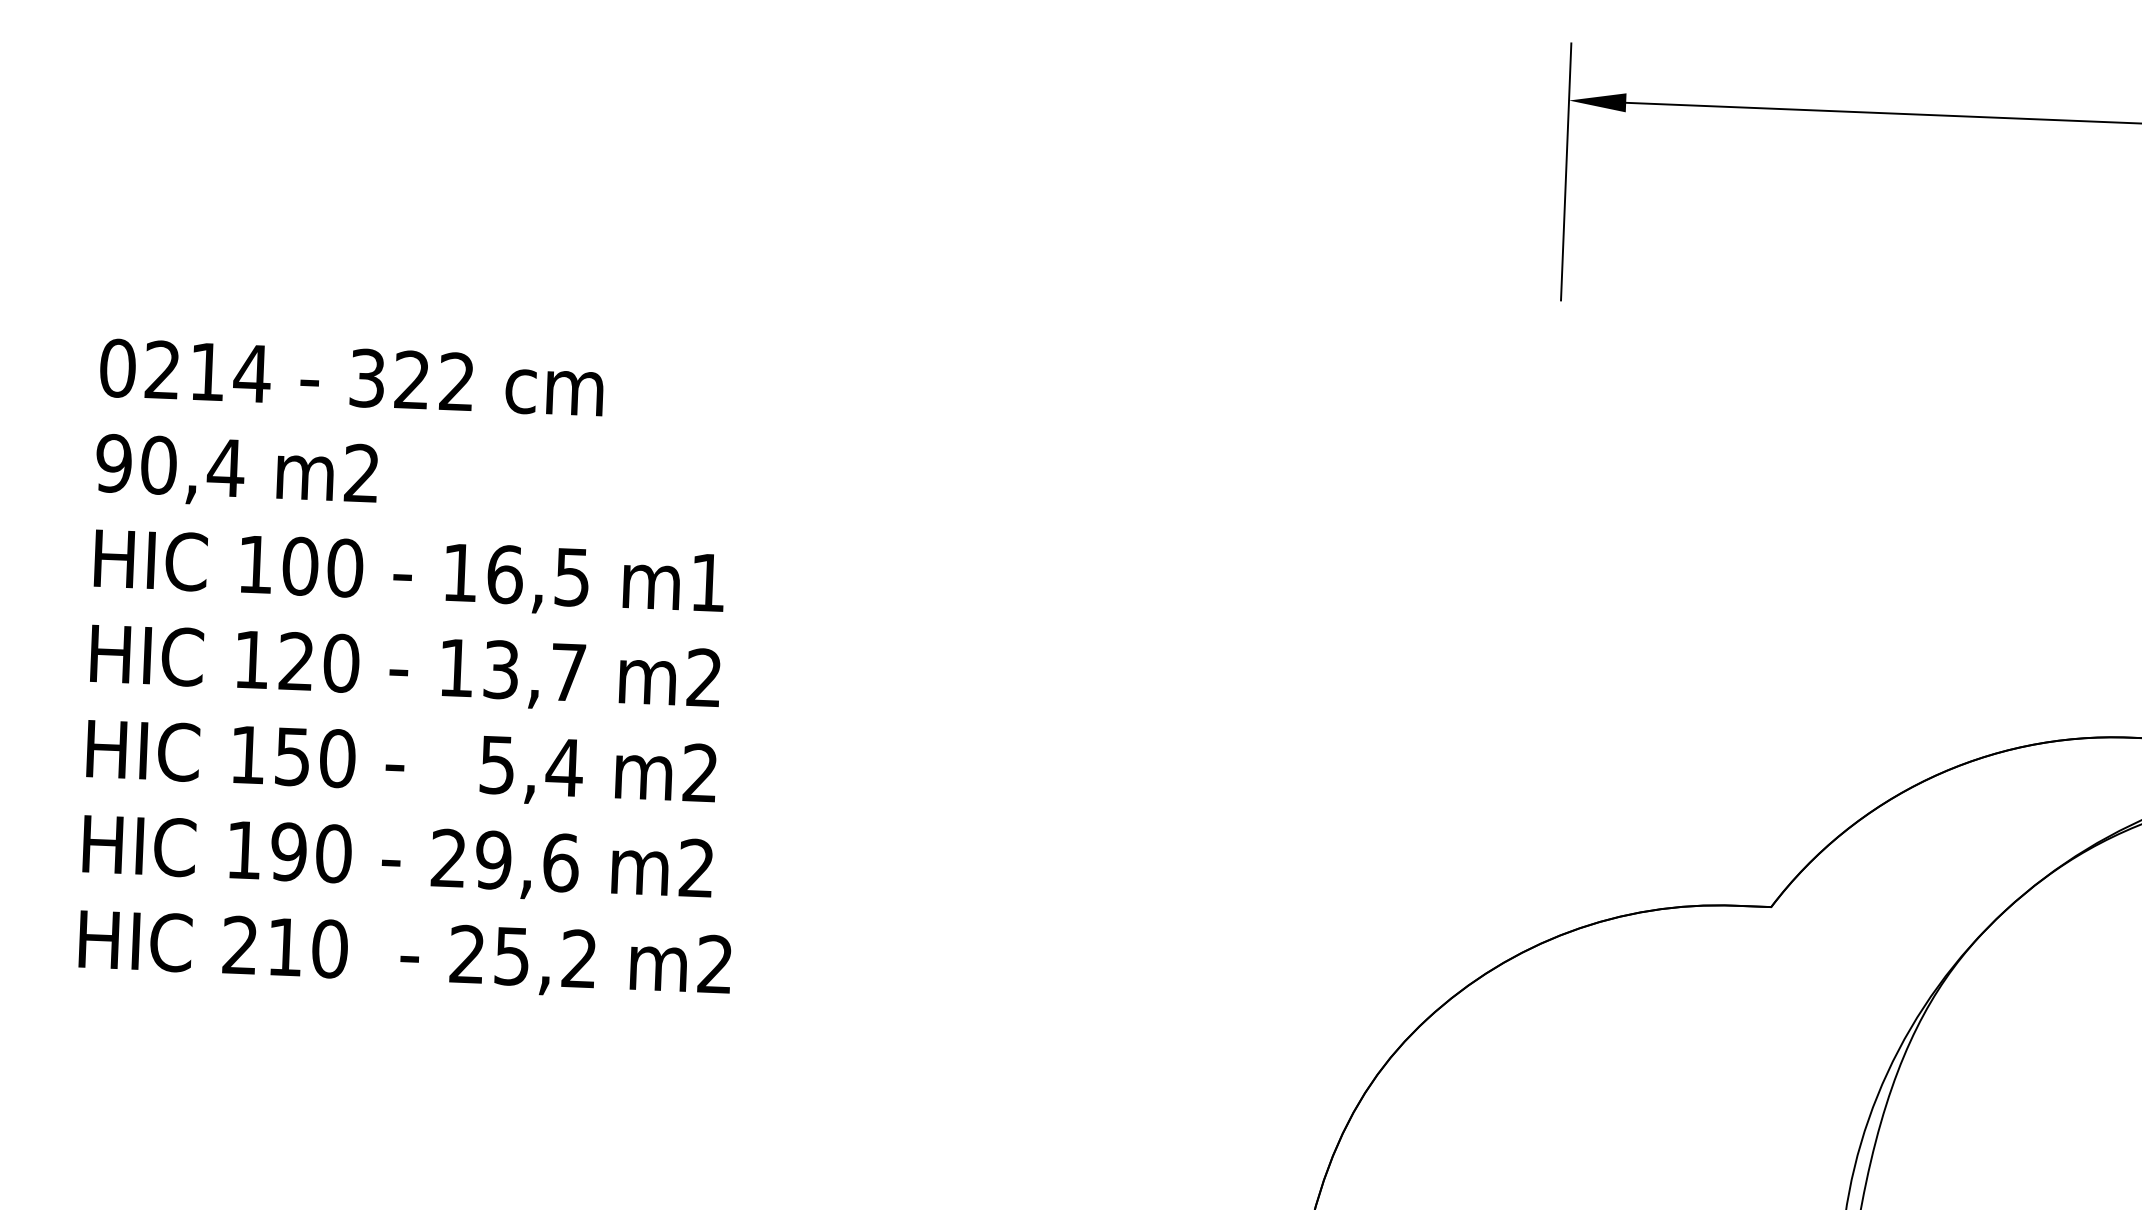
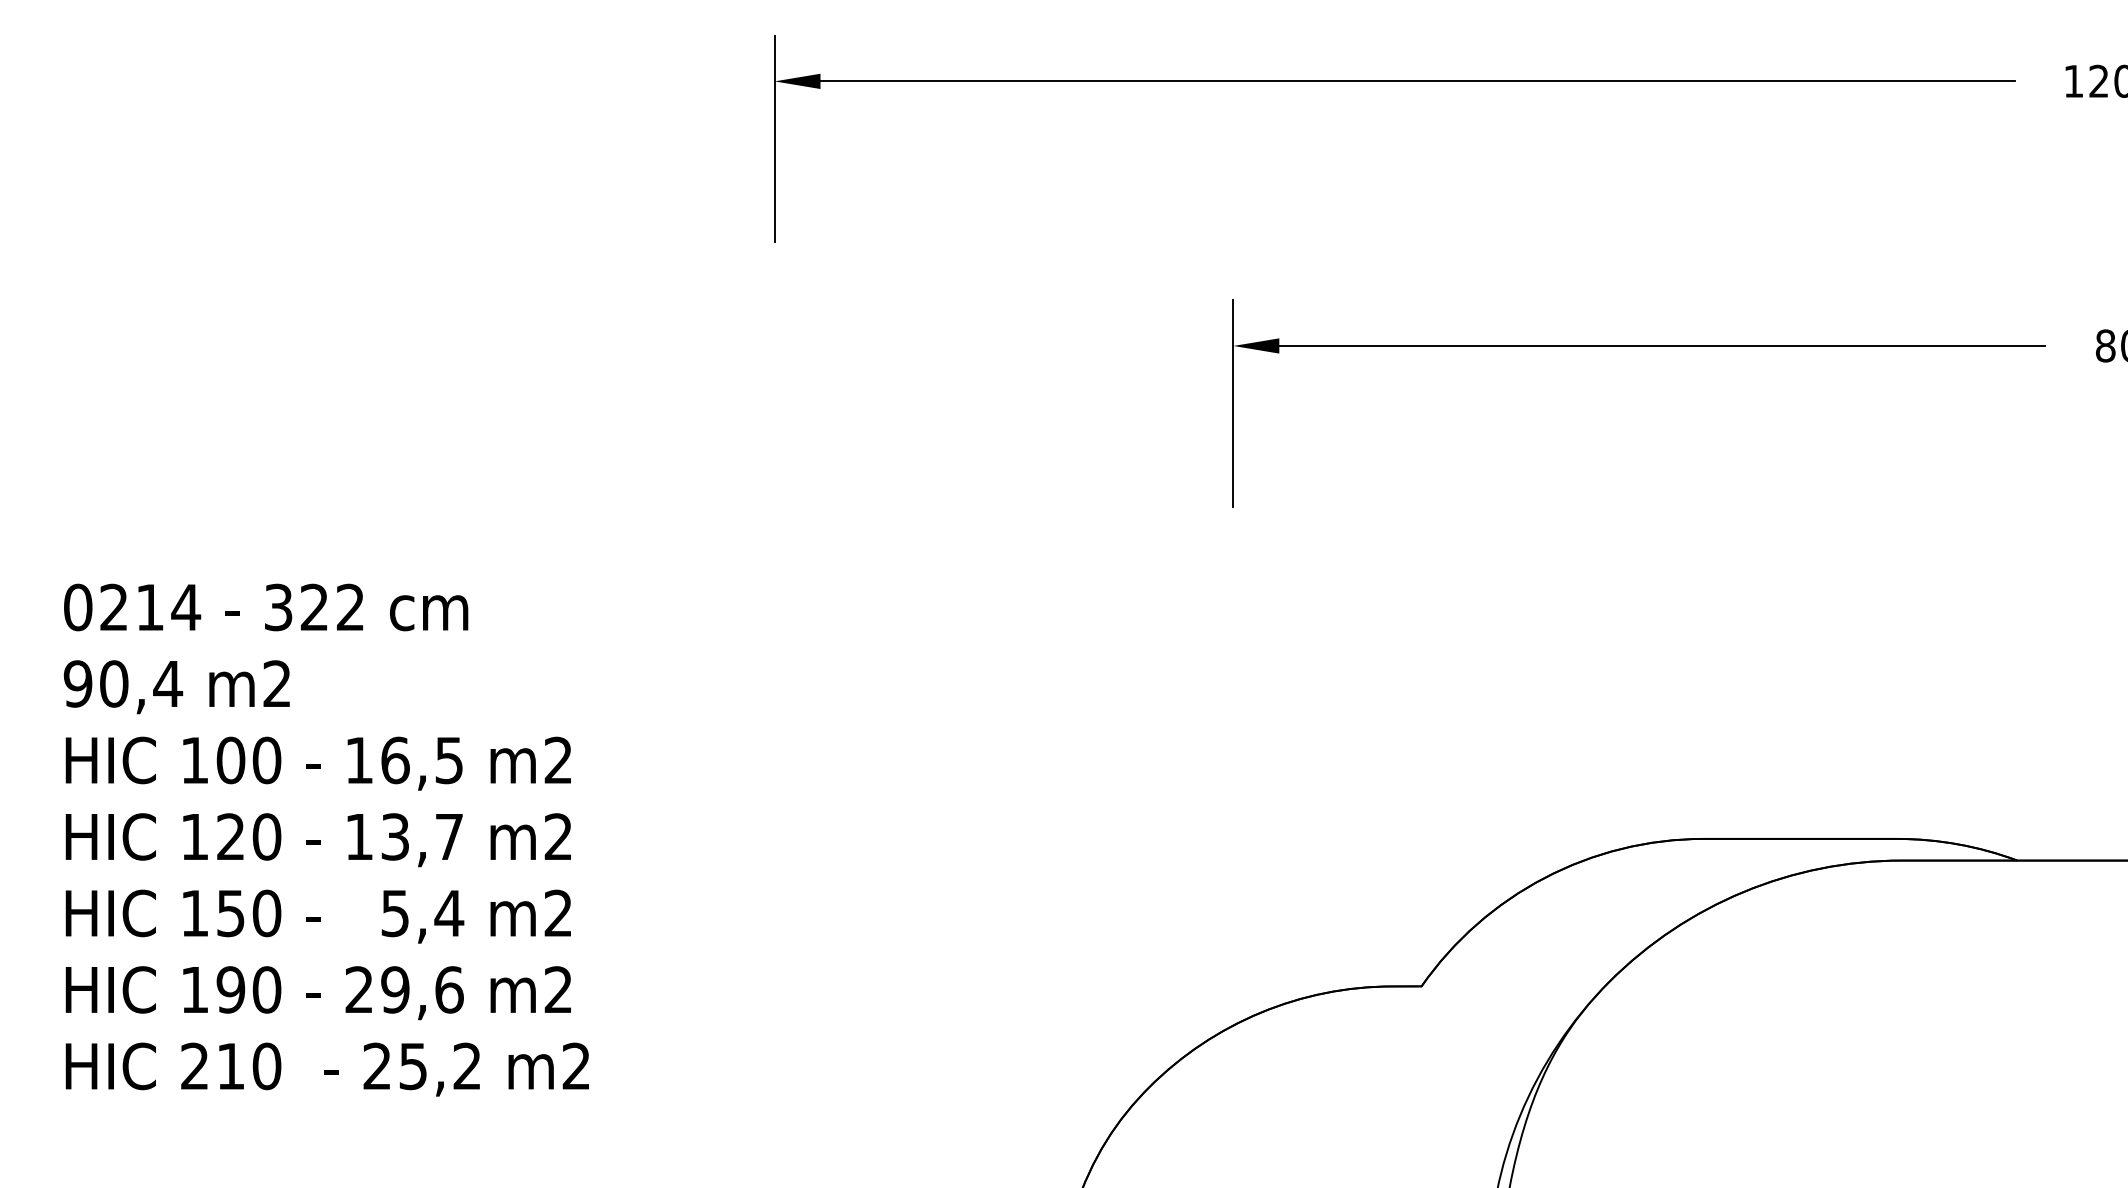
text: (706, 581) -> (557, 759), m1 -> m2

